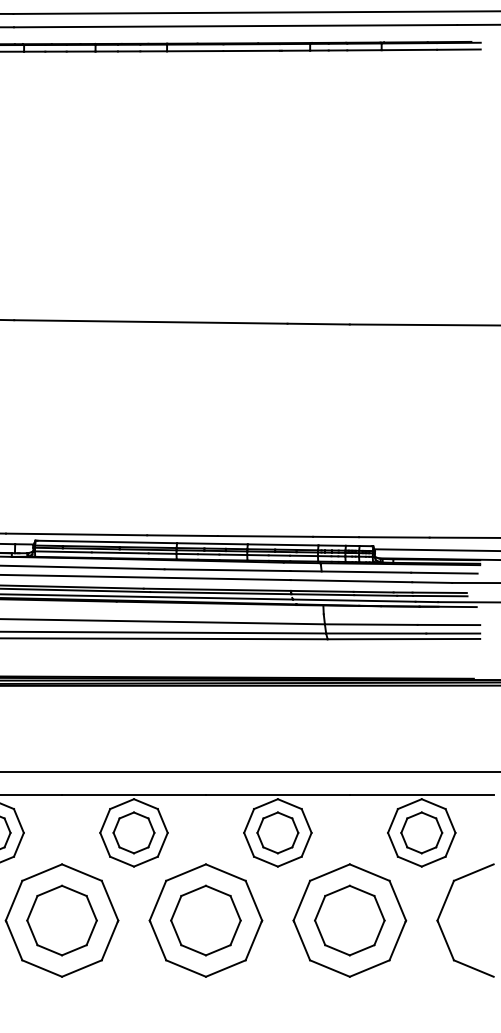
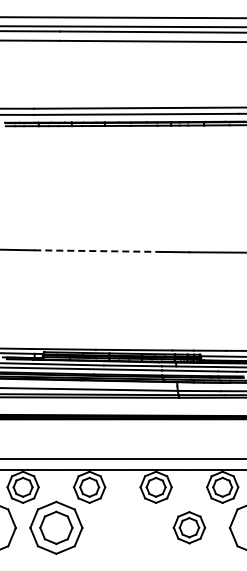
line: (151, 322) -> (97, 251), solid -> dashed
part: (205, 919) -> (122, 527), removed
part: (349, 919) -> (189, 527), size x0.6

